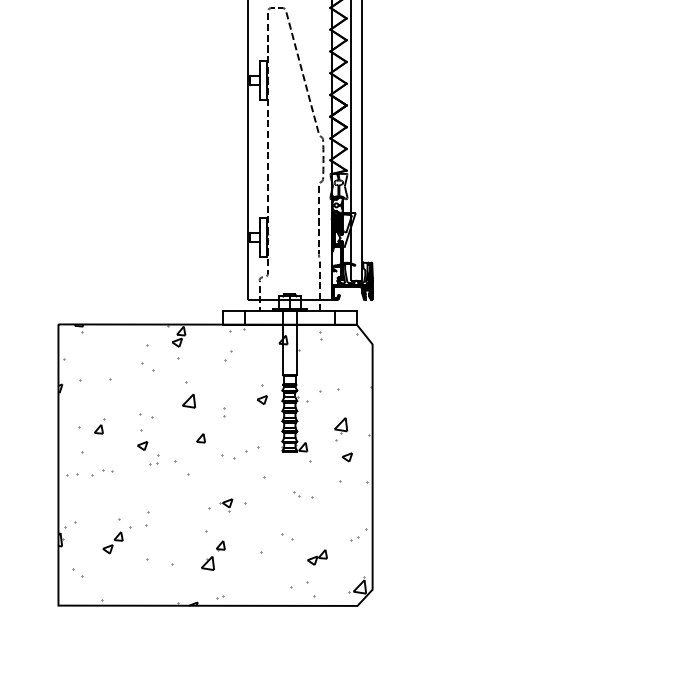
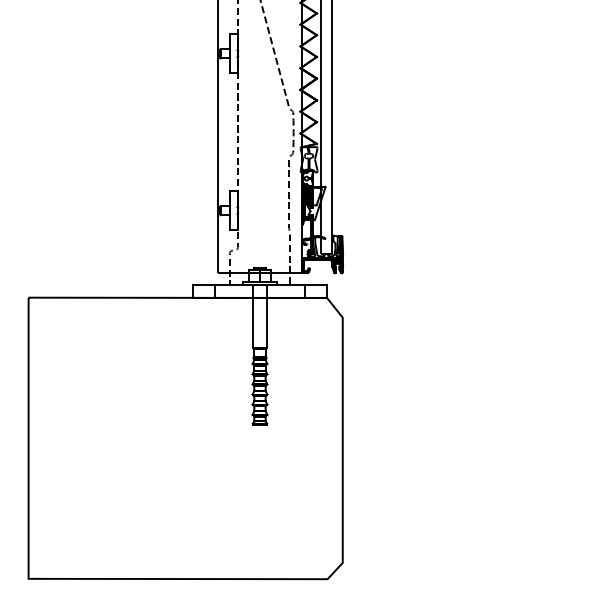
hatch: (214, 464) -> (184, 437), removed

